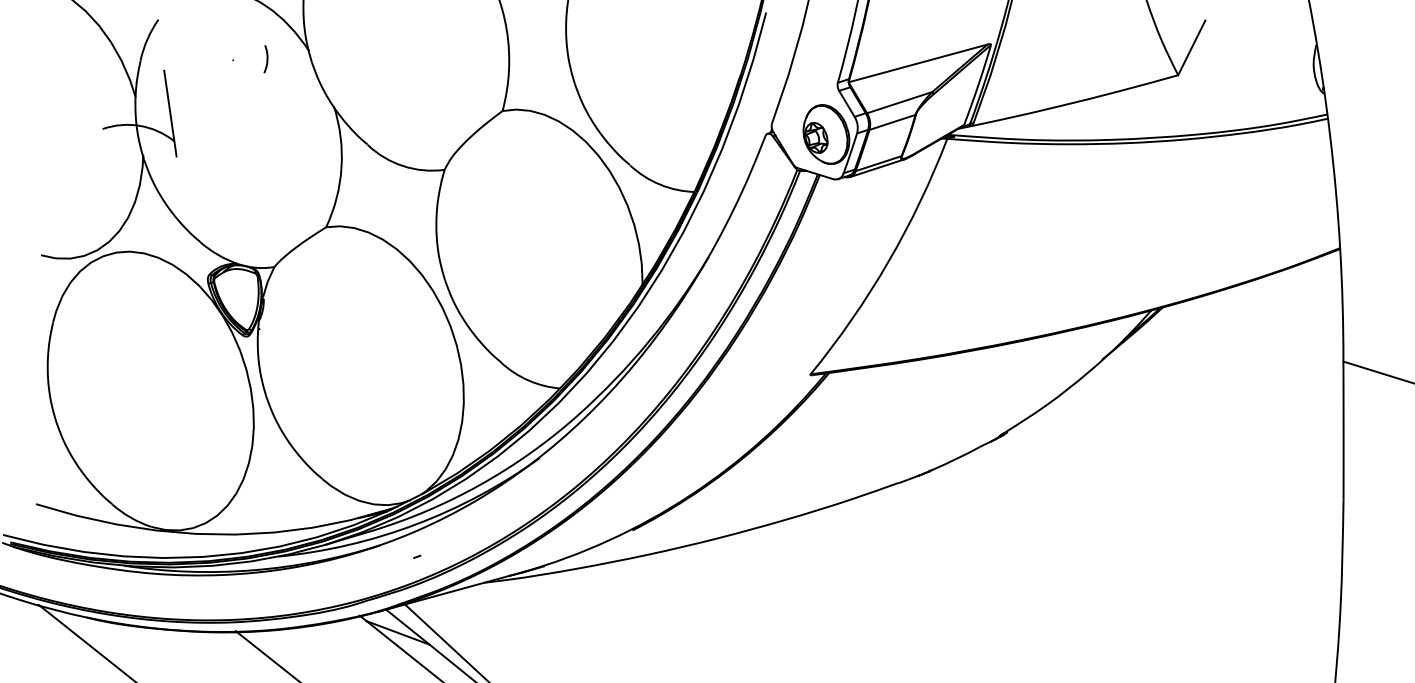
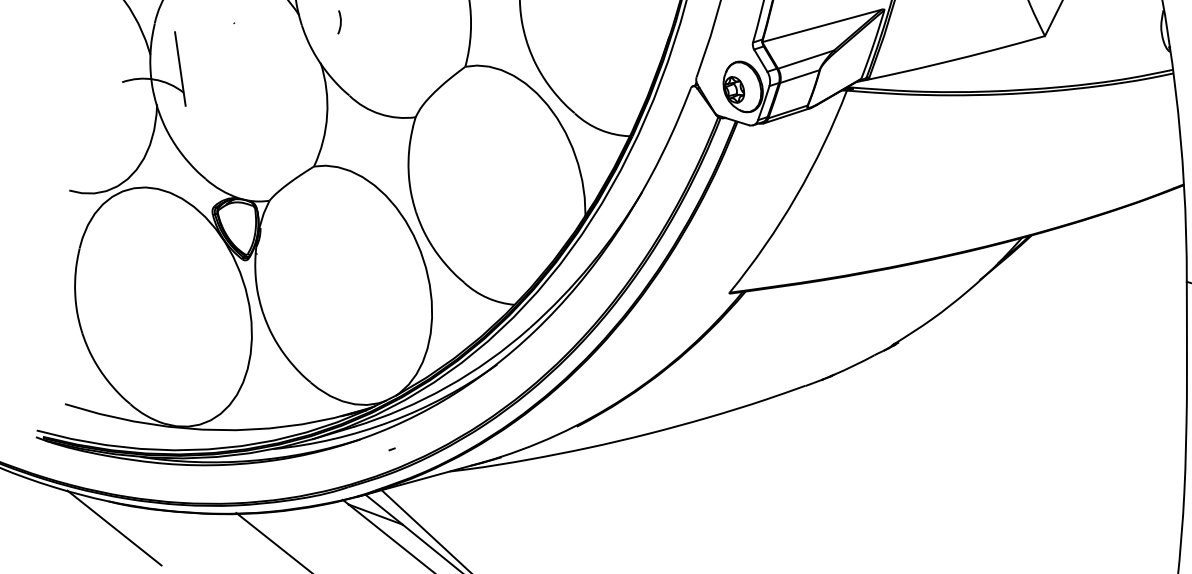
arc: (266, 59) -> (340, 22), moved

